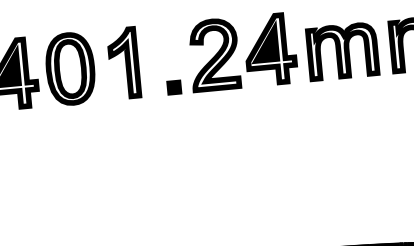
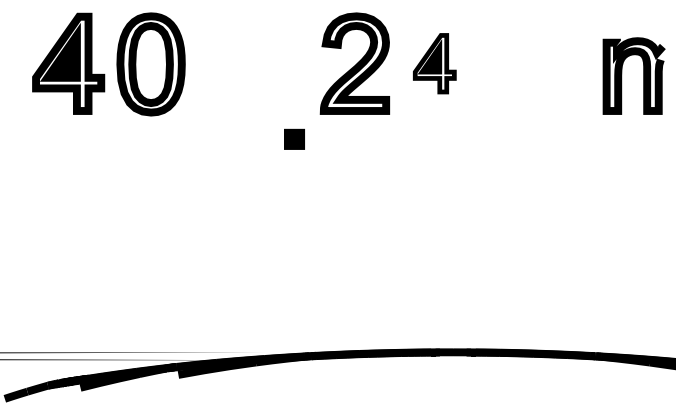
part: (270, 49) -> (434, 63), size x0.6
part: (342, 51) -> (535, 75), removed
part: (123, 63) -> (226, 63), removed
part: (174, 87) -> (294, 138), moved

